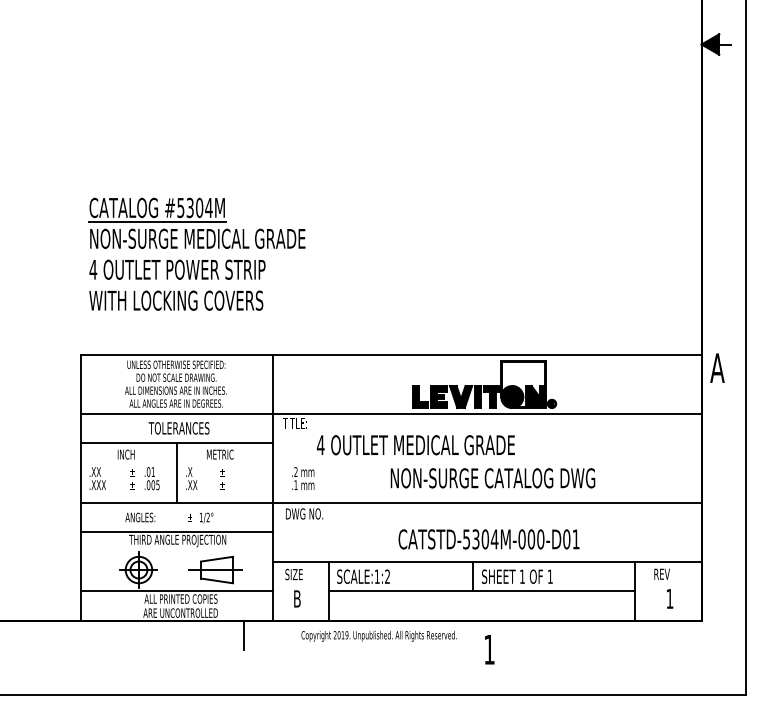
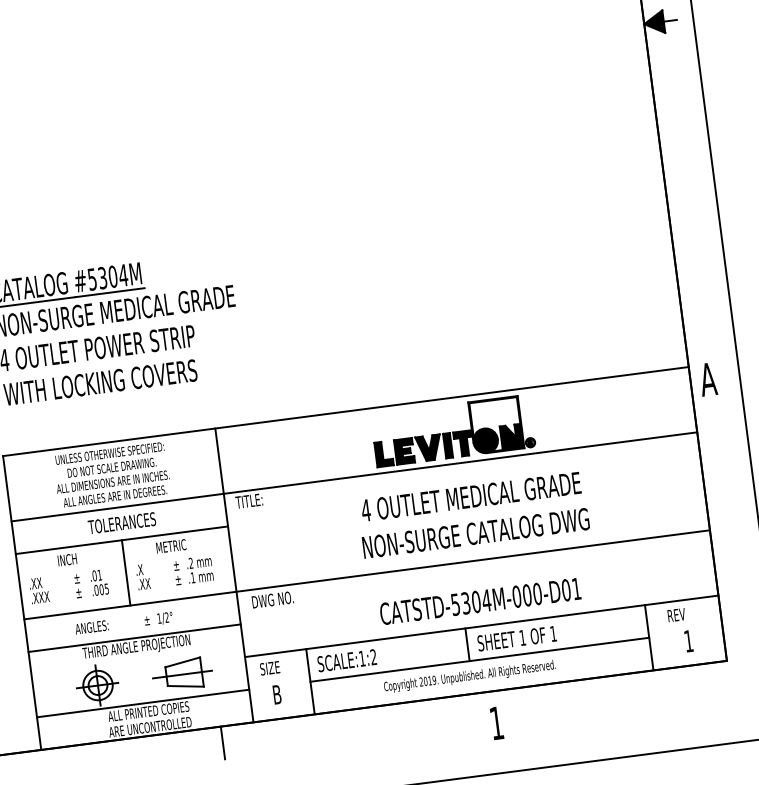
text: (415, 445) -> (470, 497), moved
text: (303, 478) -> (200, 569), moved
text: (378, 635) -> (469, 676), moved

